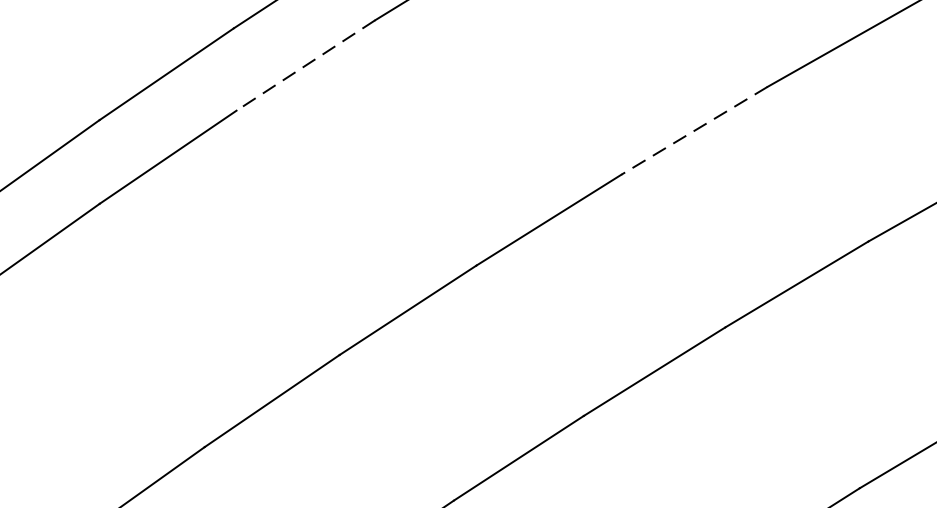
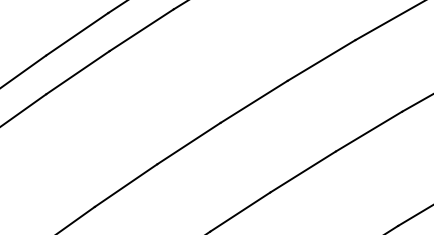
line: (305, 66) -> (141, 30), dashed -> solid
line: (694, 130) -> (321, 60), dashed -> solid

